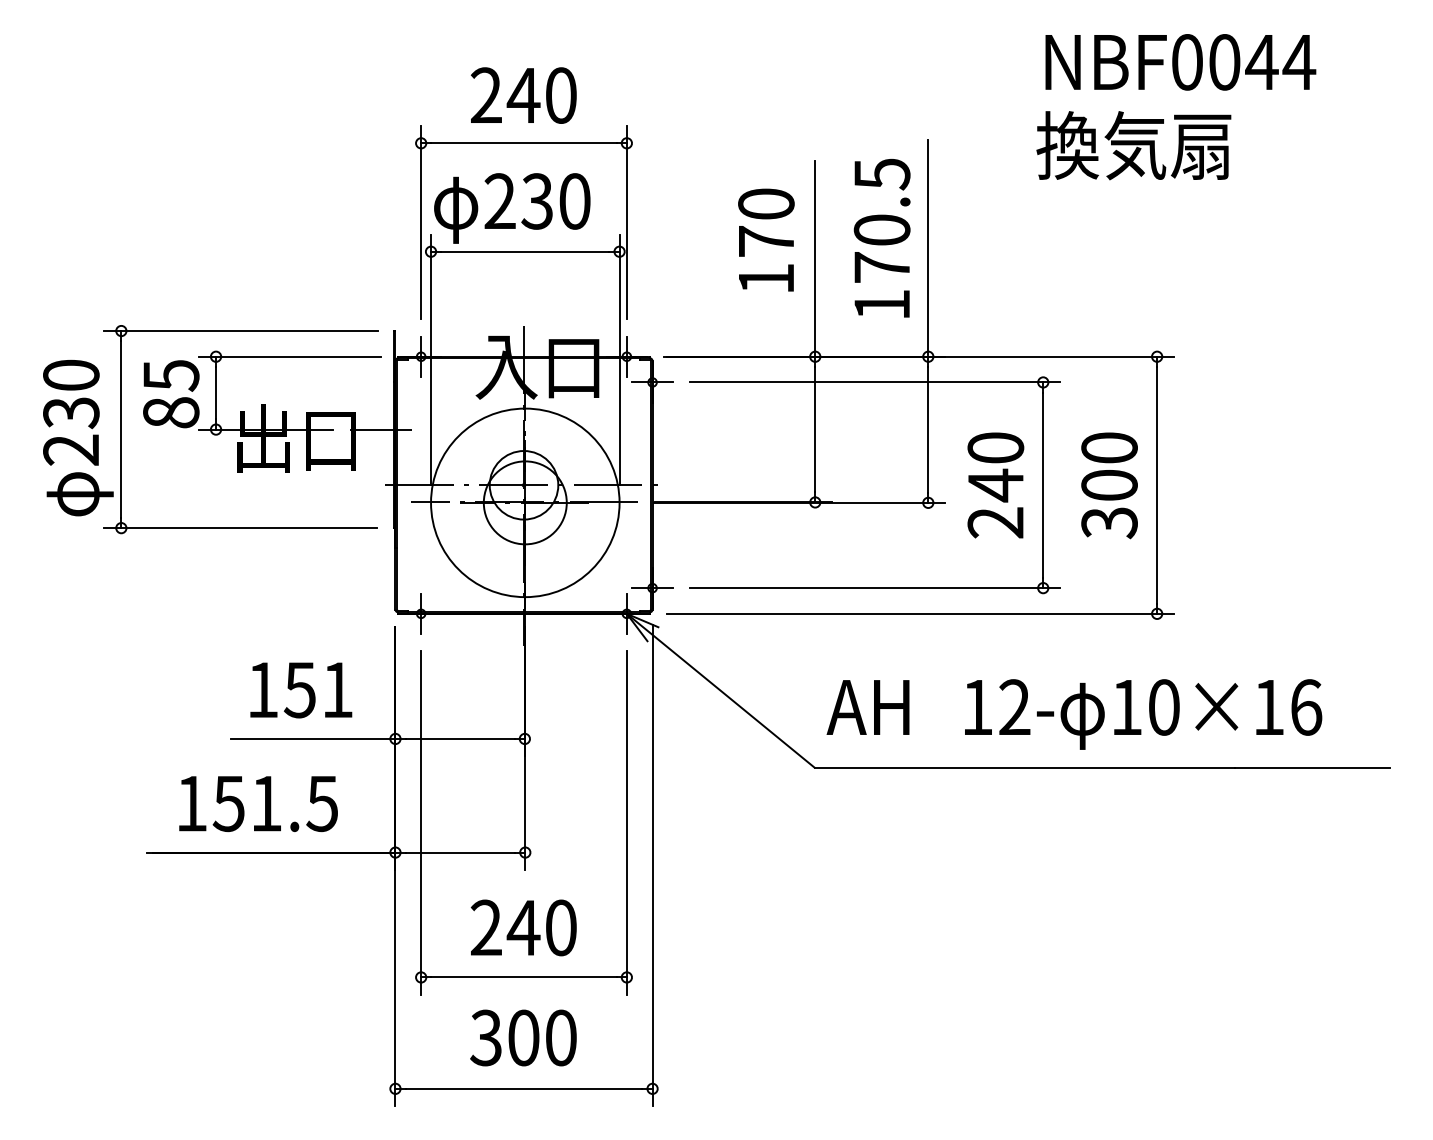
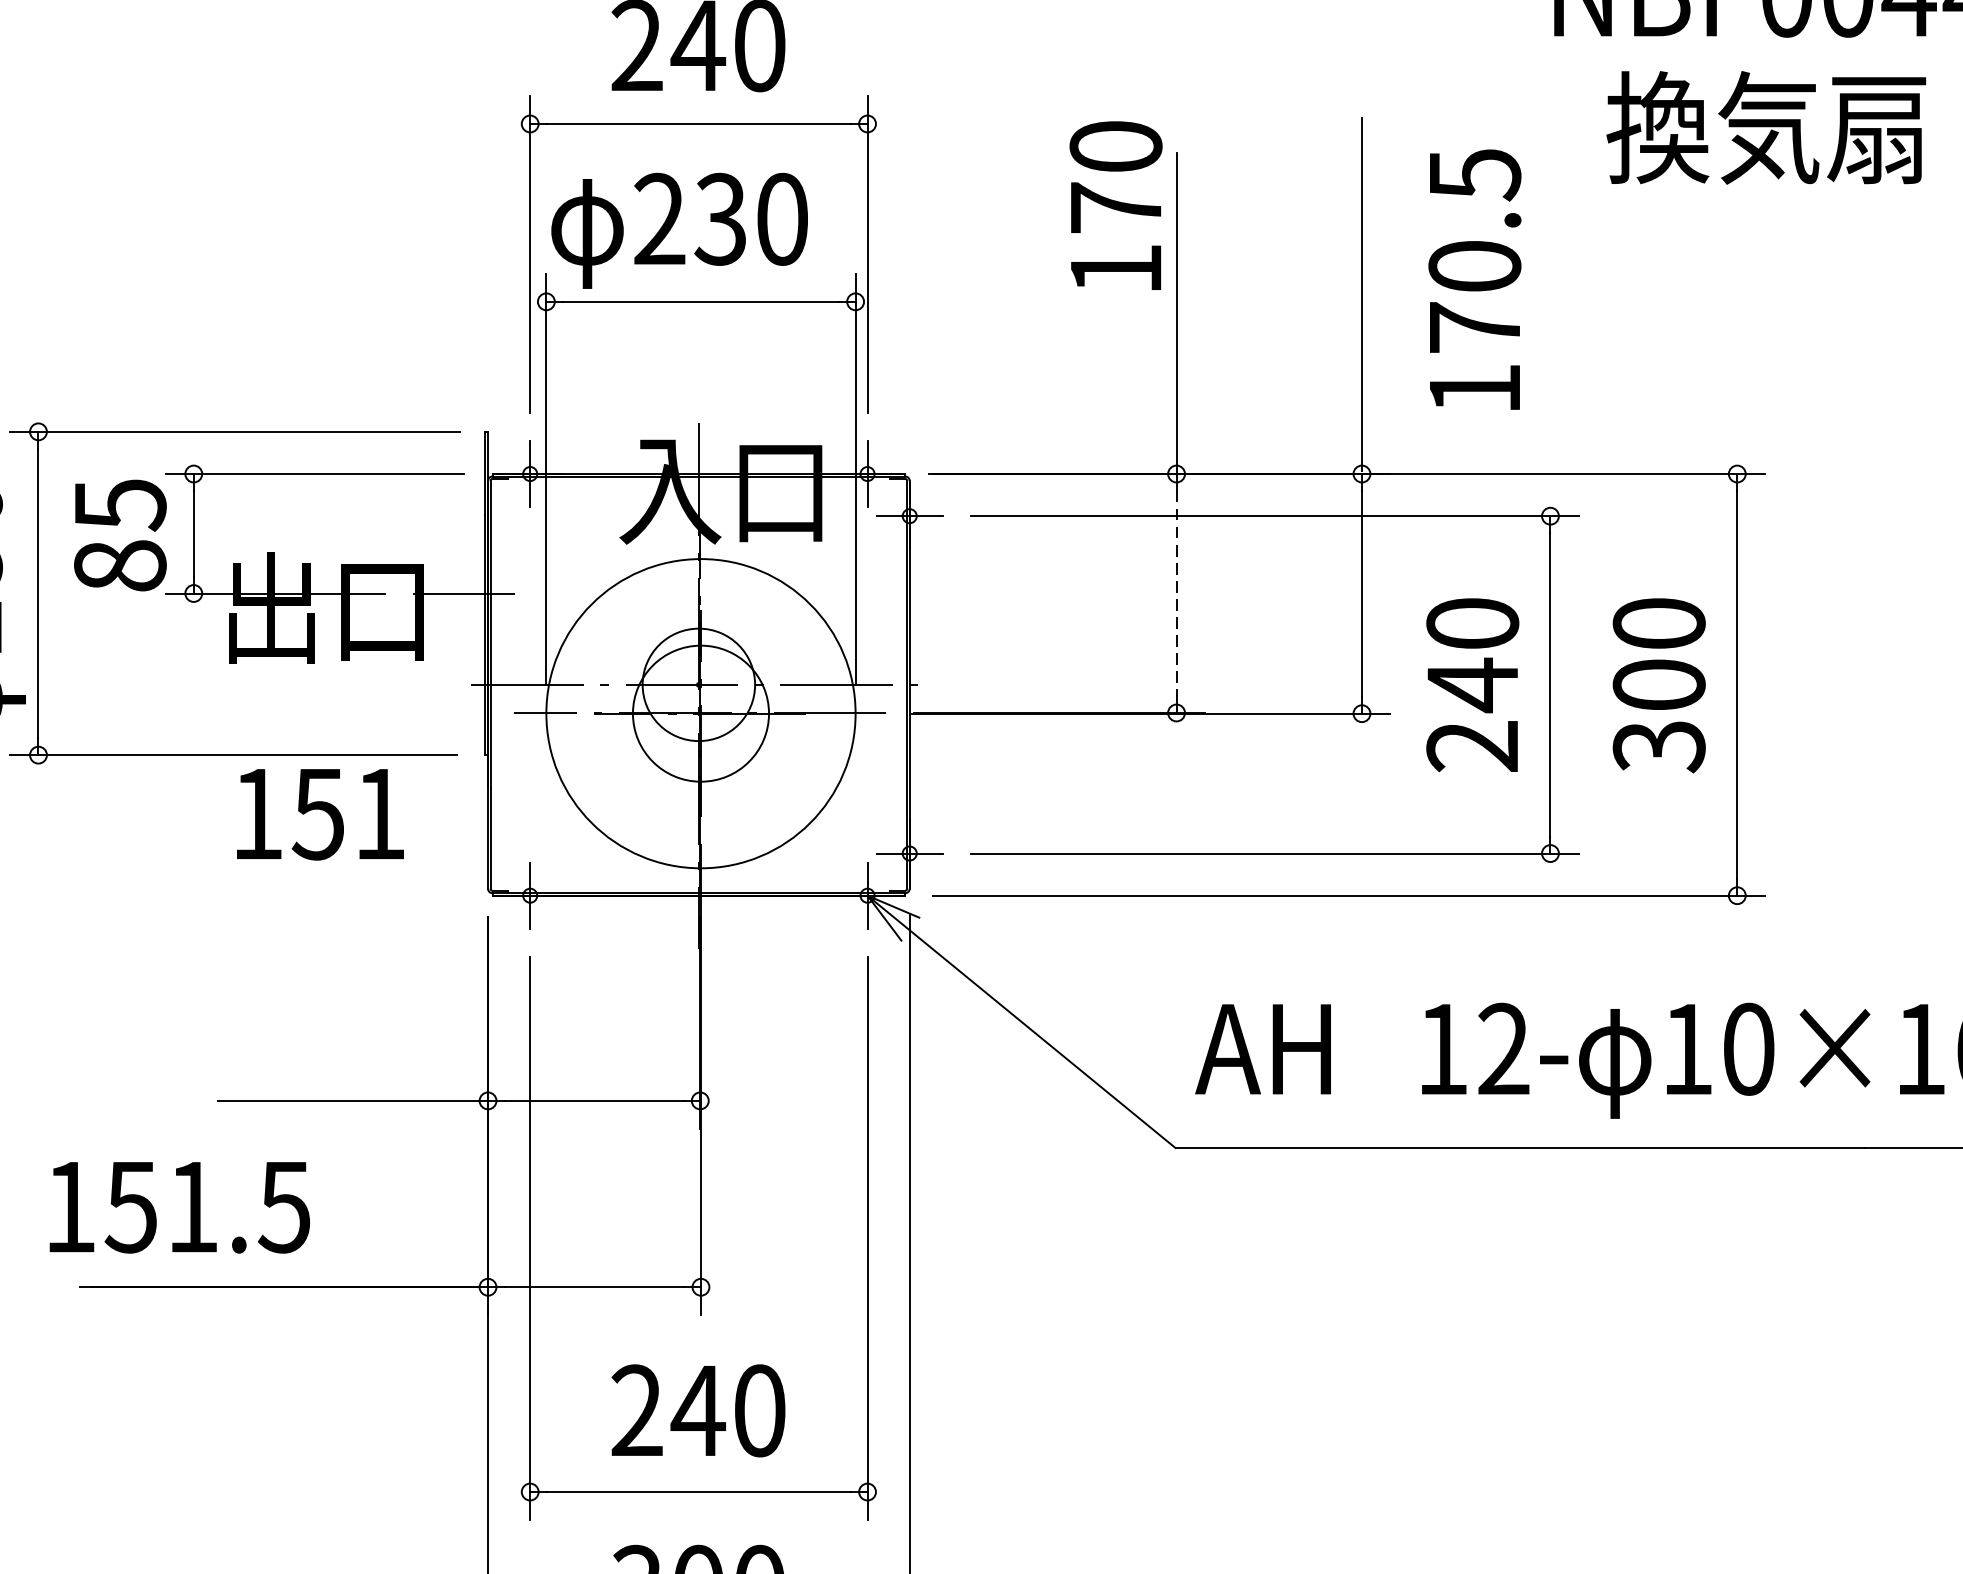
text: (1133, 145) -> (1765, 127), moved
text: (881, 238) -> (1473, 280), moved
text: (766, 239) -> (1116, 204), moved
line: (815, 429) -> (1176, 593), solid -> dashed
text: (301, 690) -> (320, 814), moved
text: (258, 804) -> (179, 1208), moved

